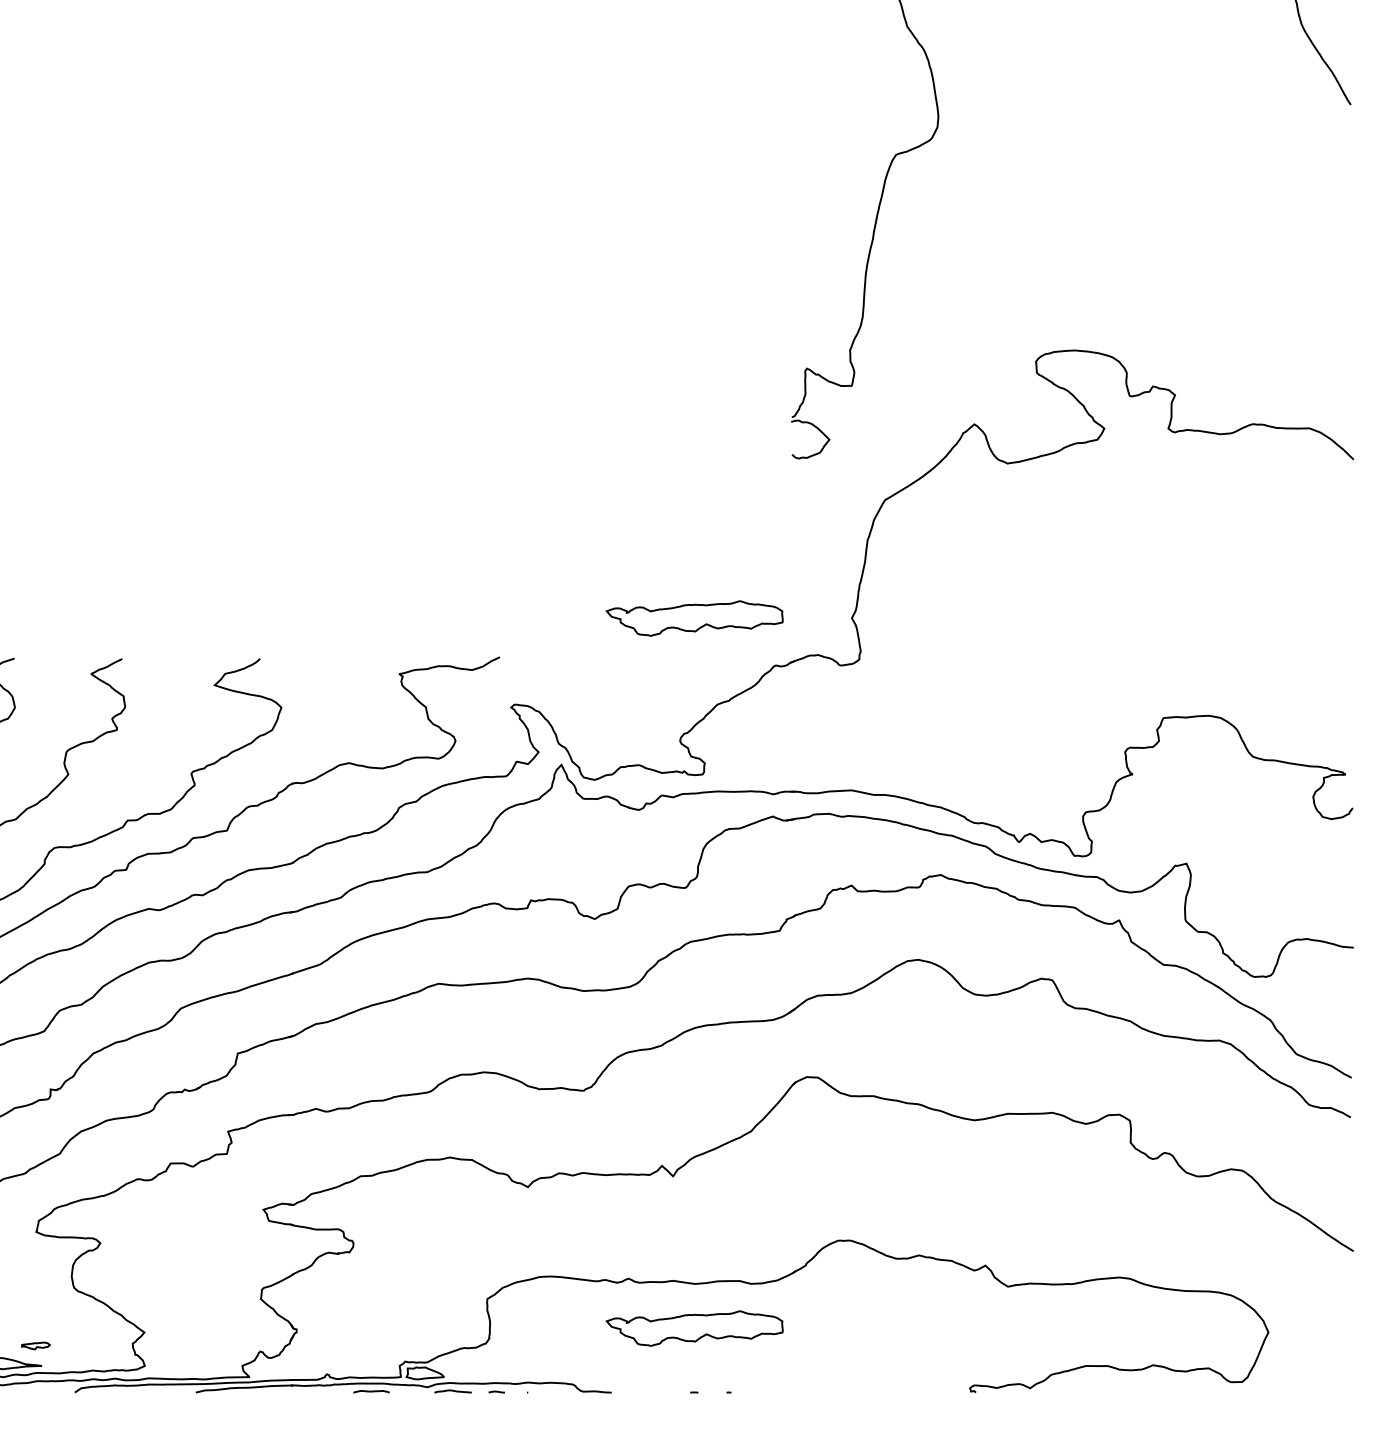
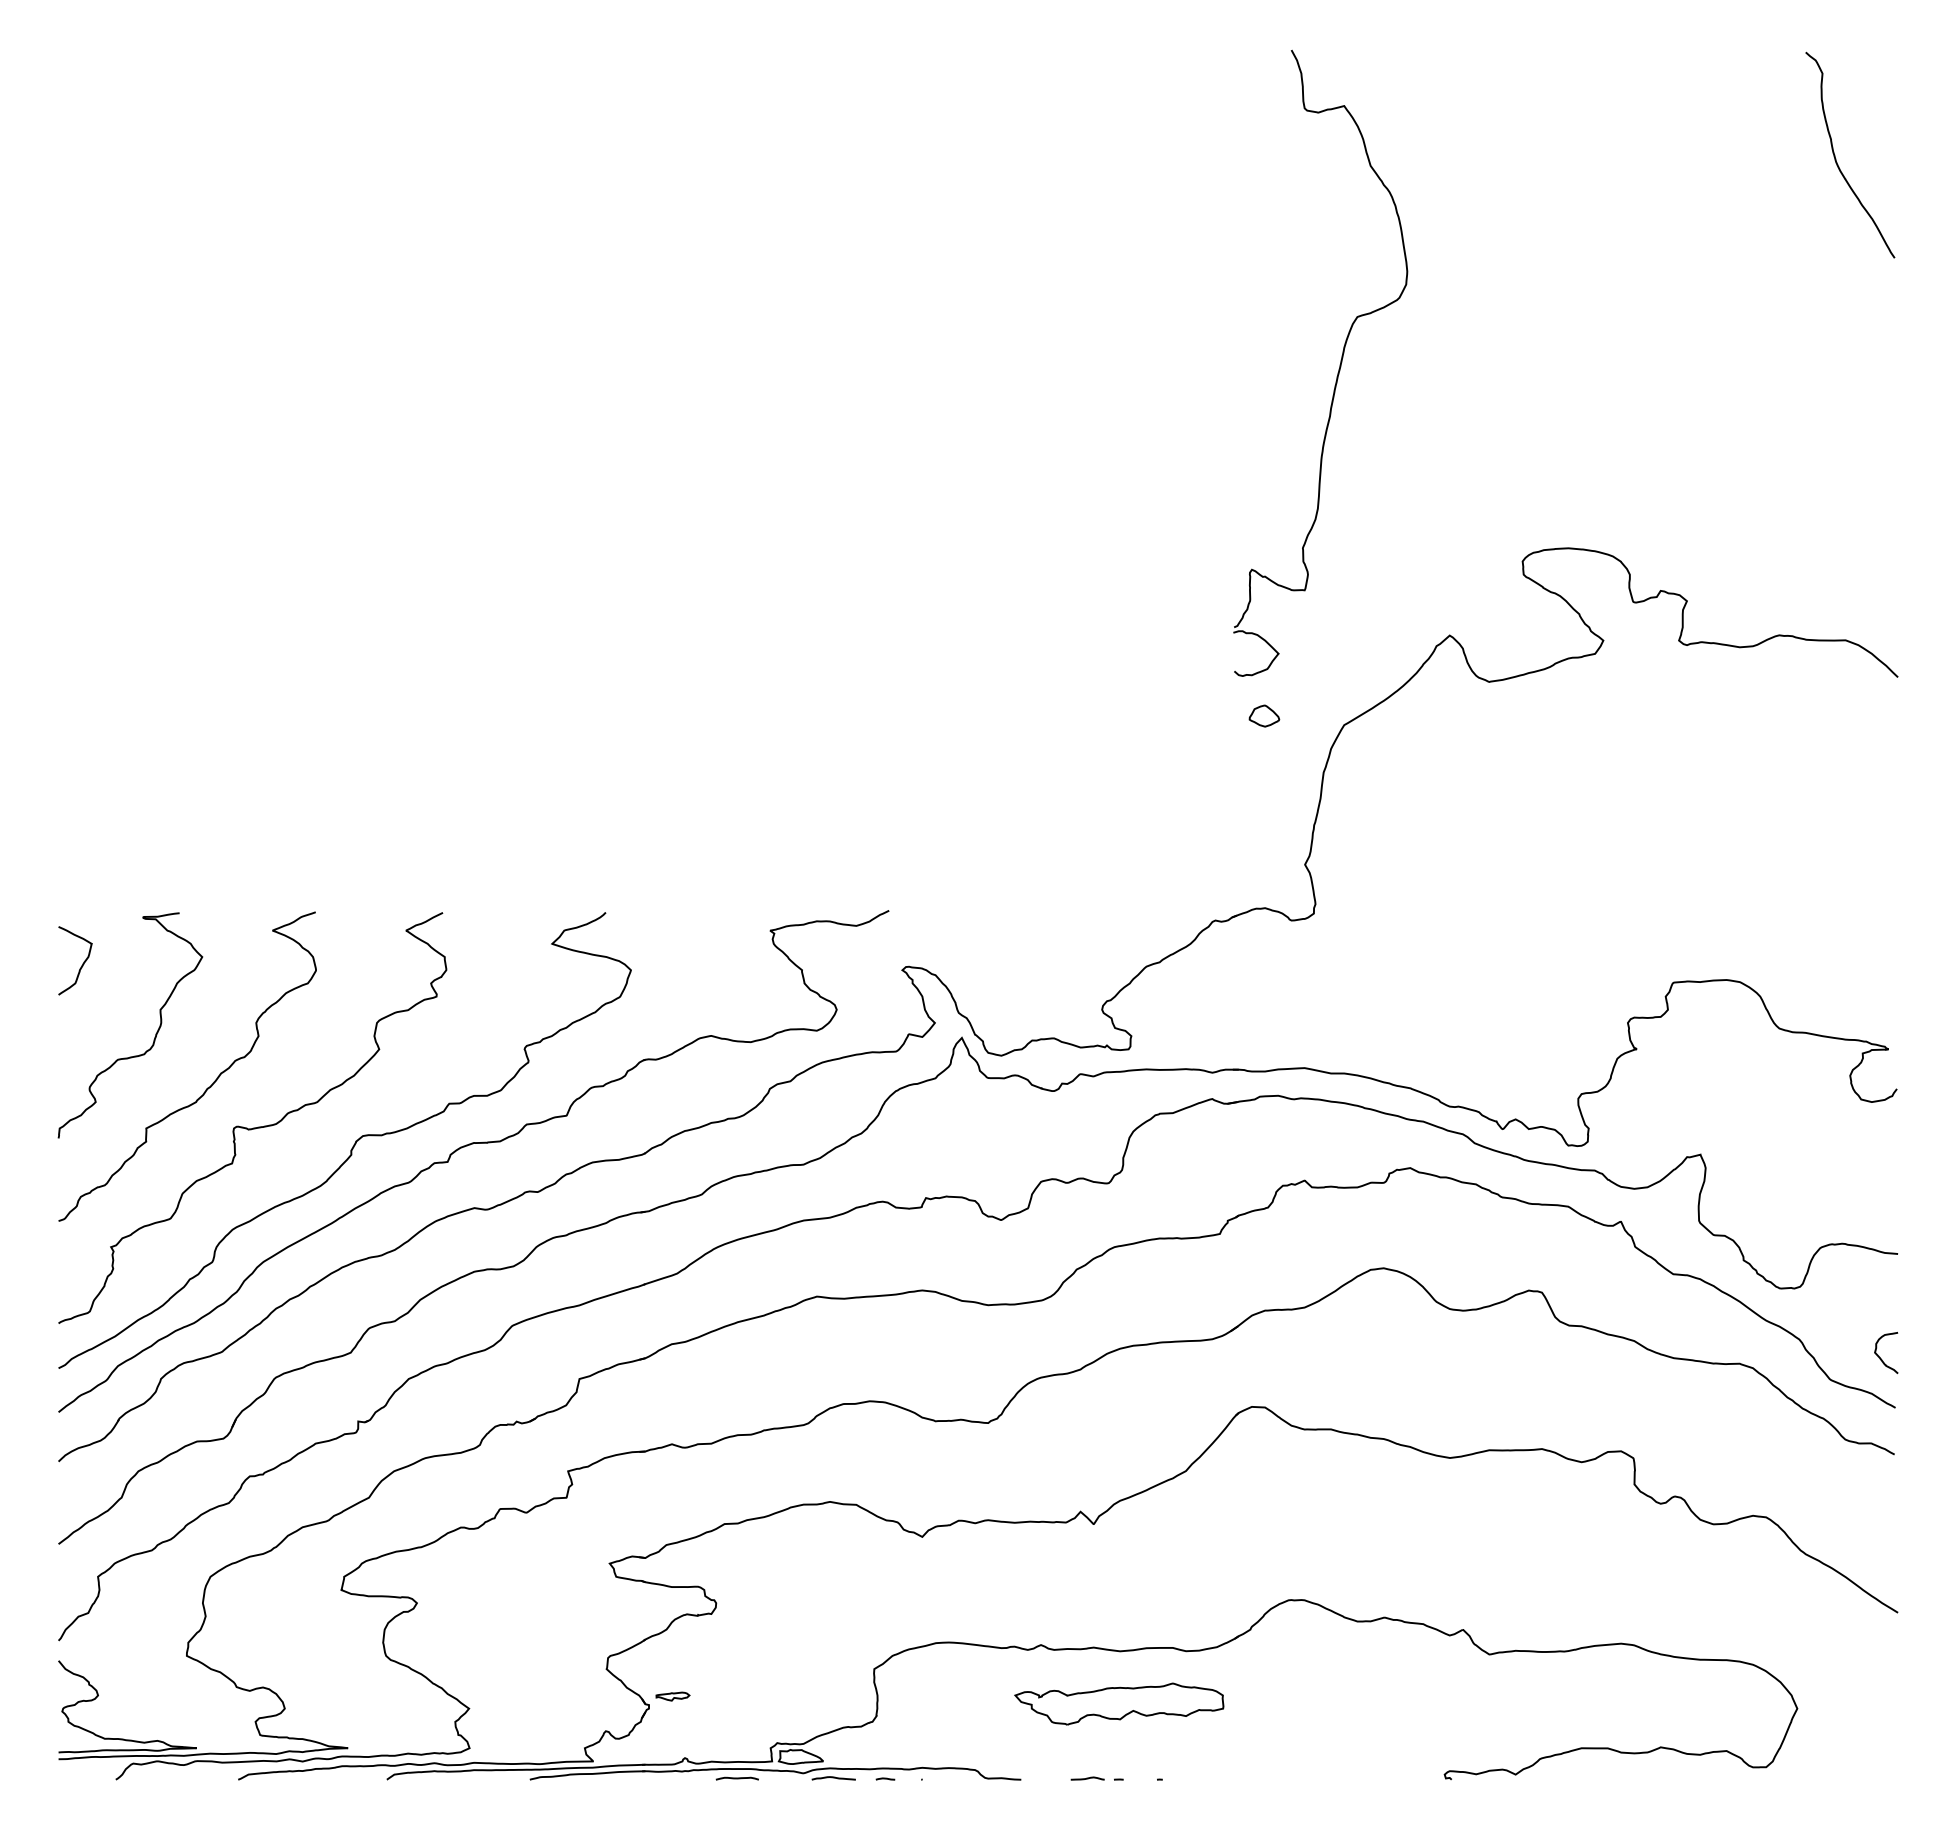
part: (817, 491) -> (1264, 715), added
part: (694, 618) -> (1119, 864), removed
curve: (1338, 1035) -> (1880, 1357), added
part: (35, 1345) -> (672, 1696), moved
curve: (667, 1391) -> (1087, 1778), added

